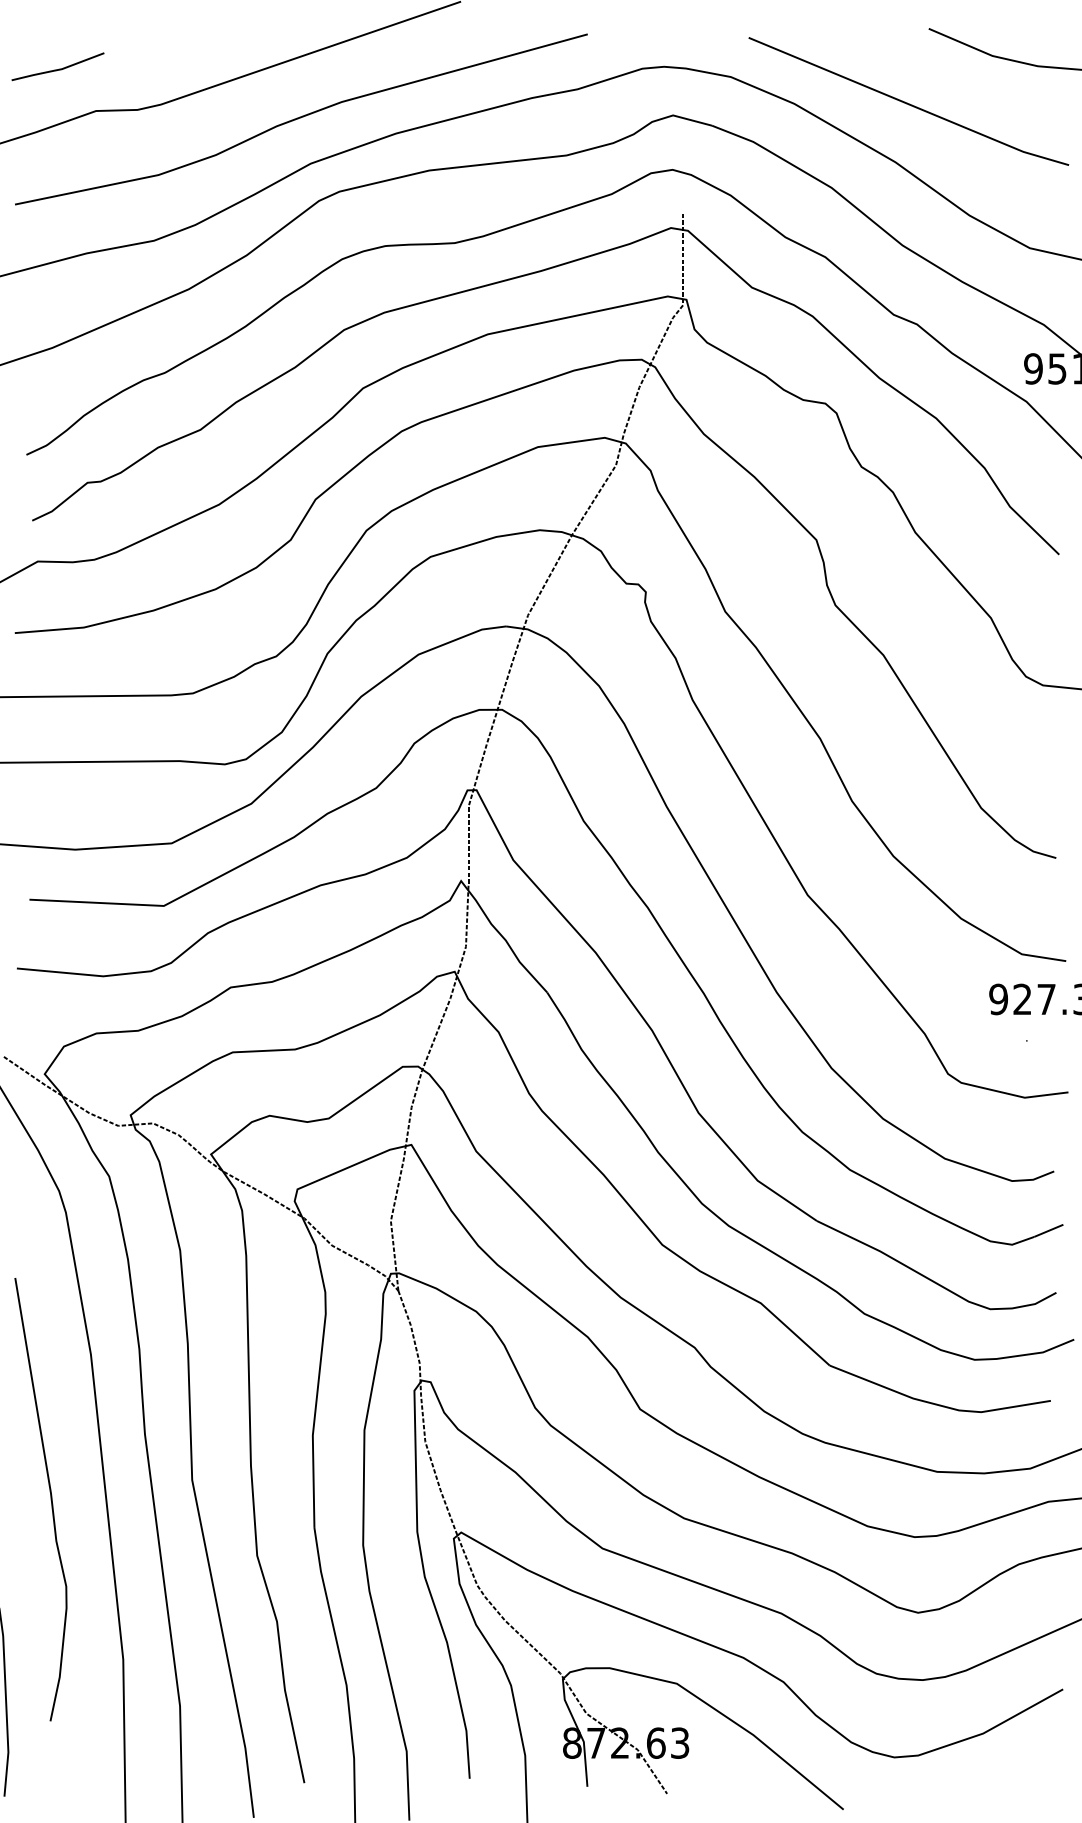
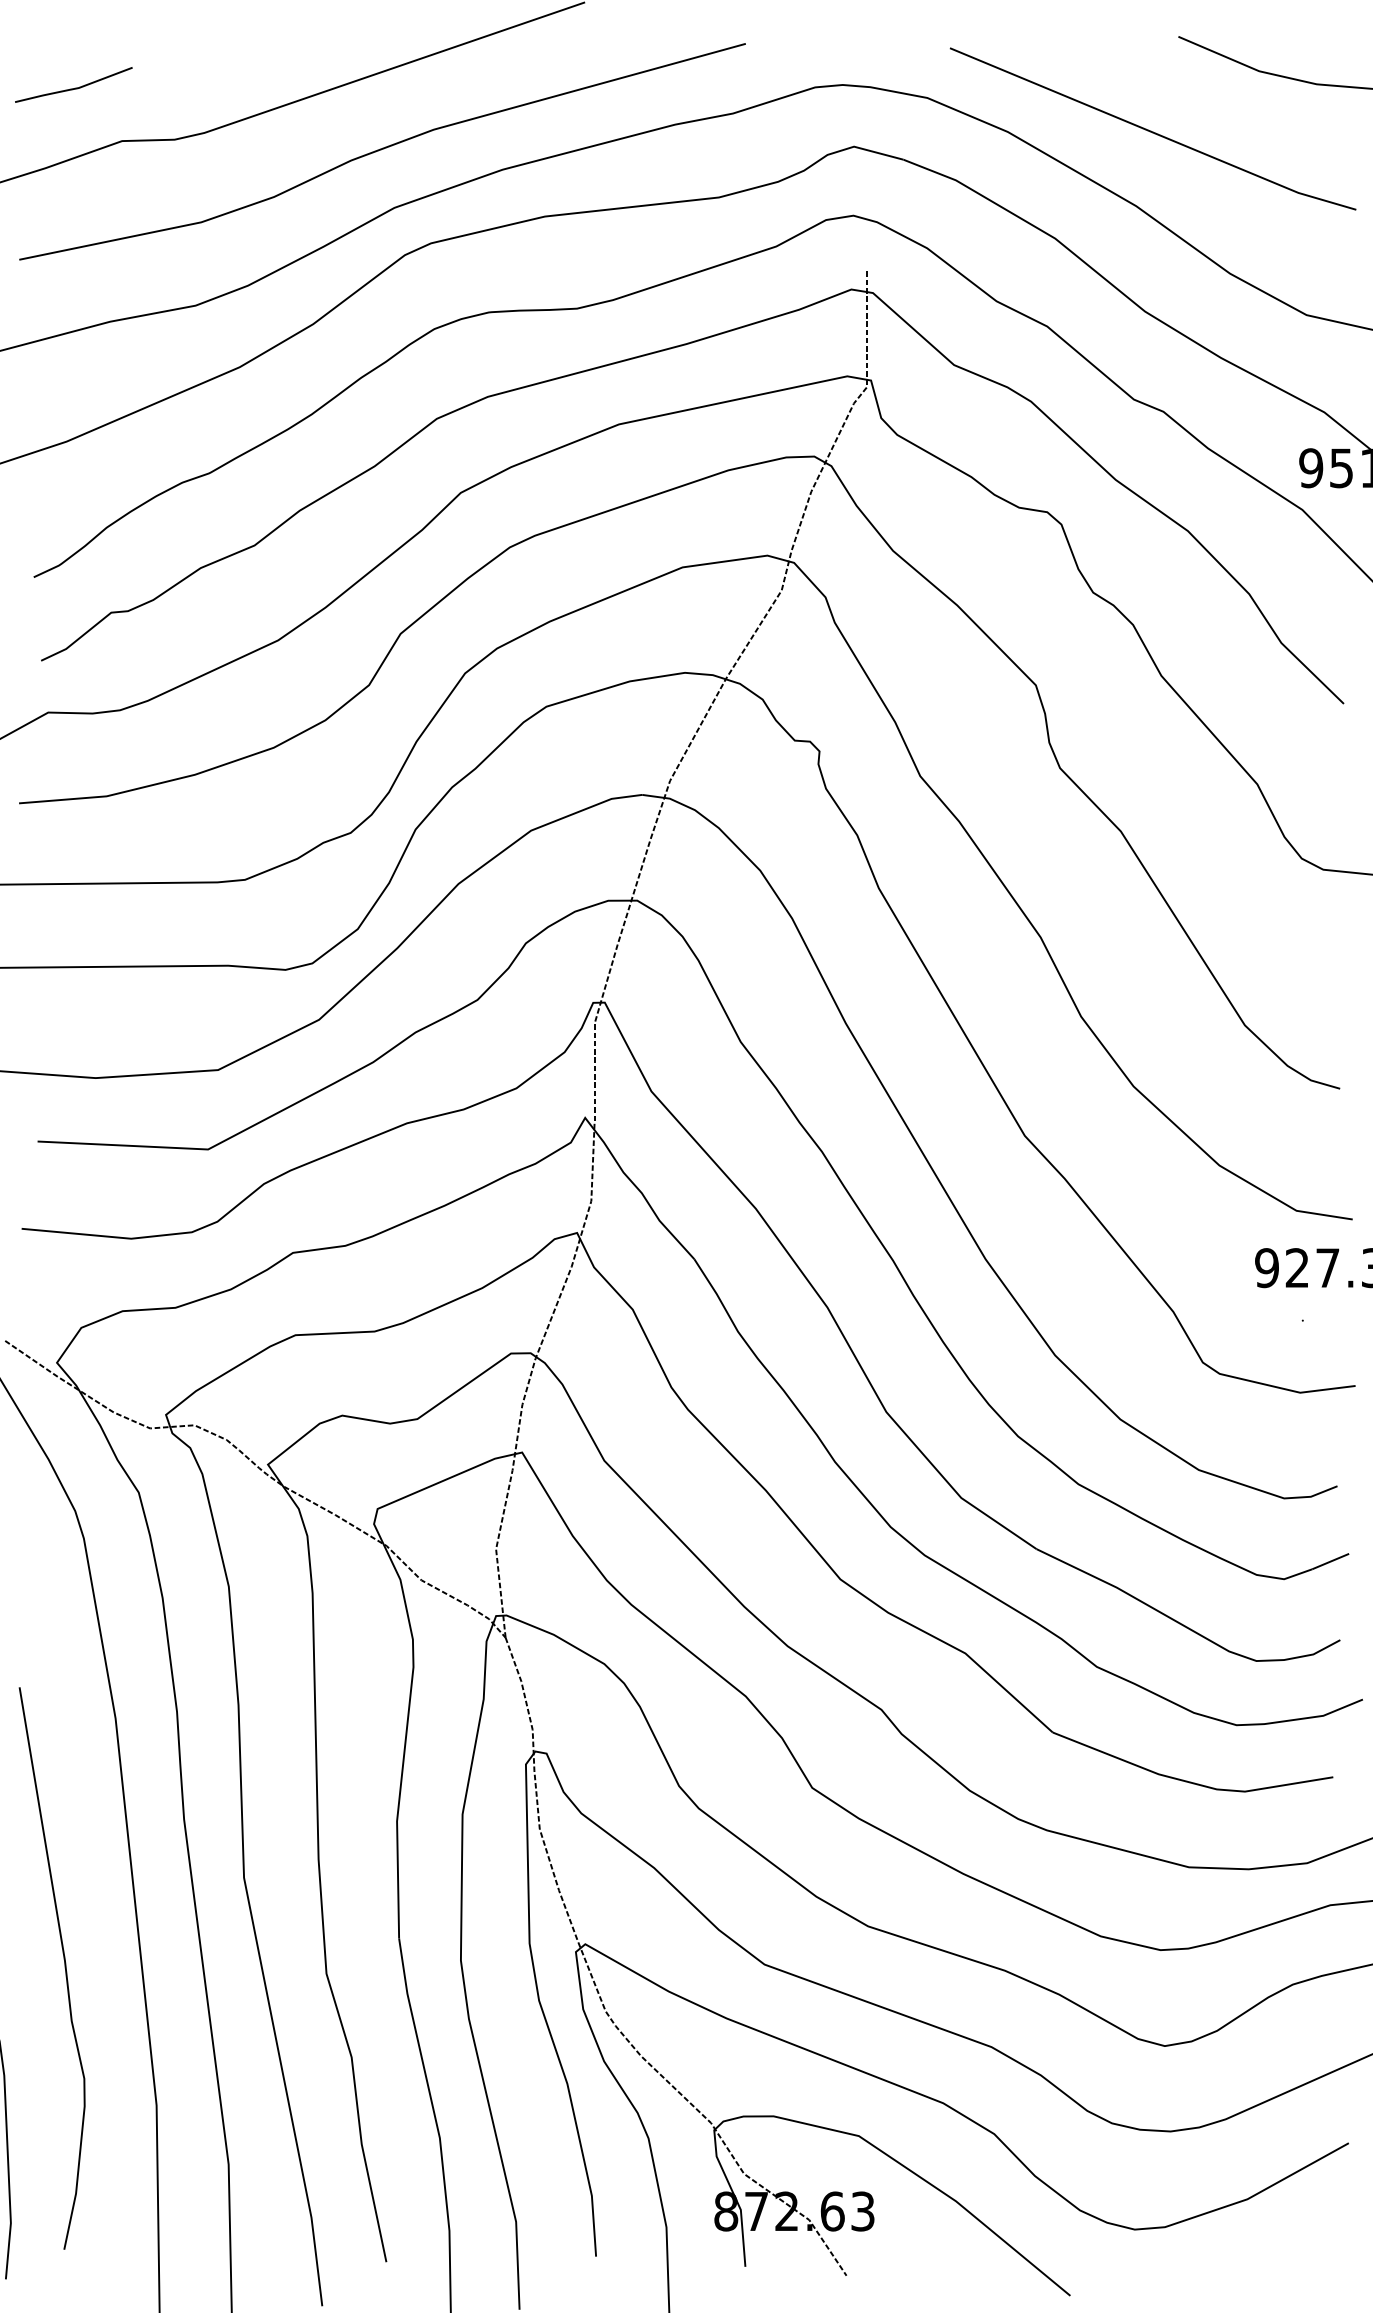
curve: (50, 1499) -> (64, 1968), moved

